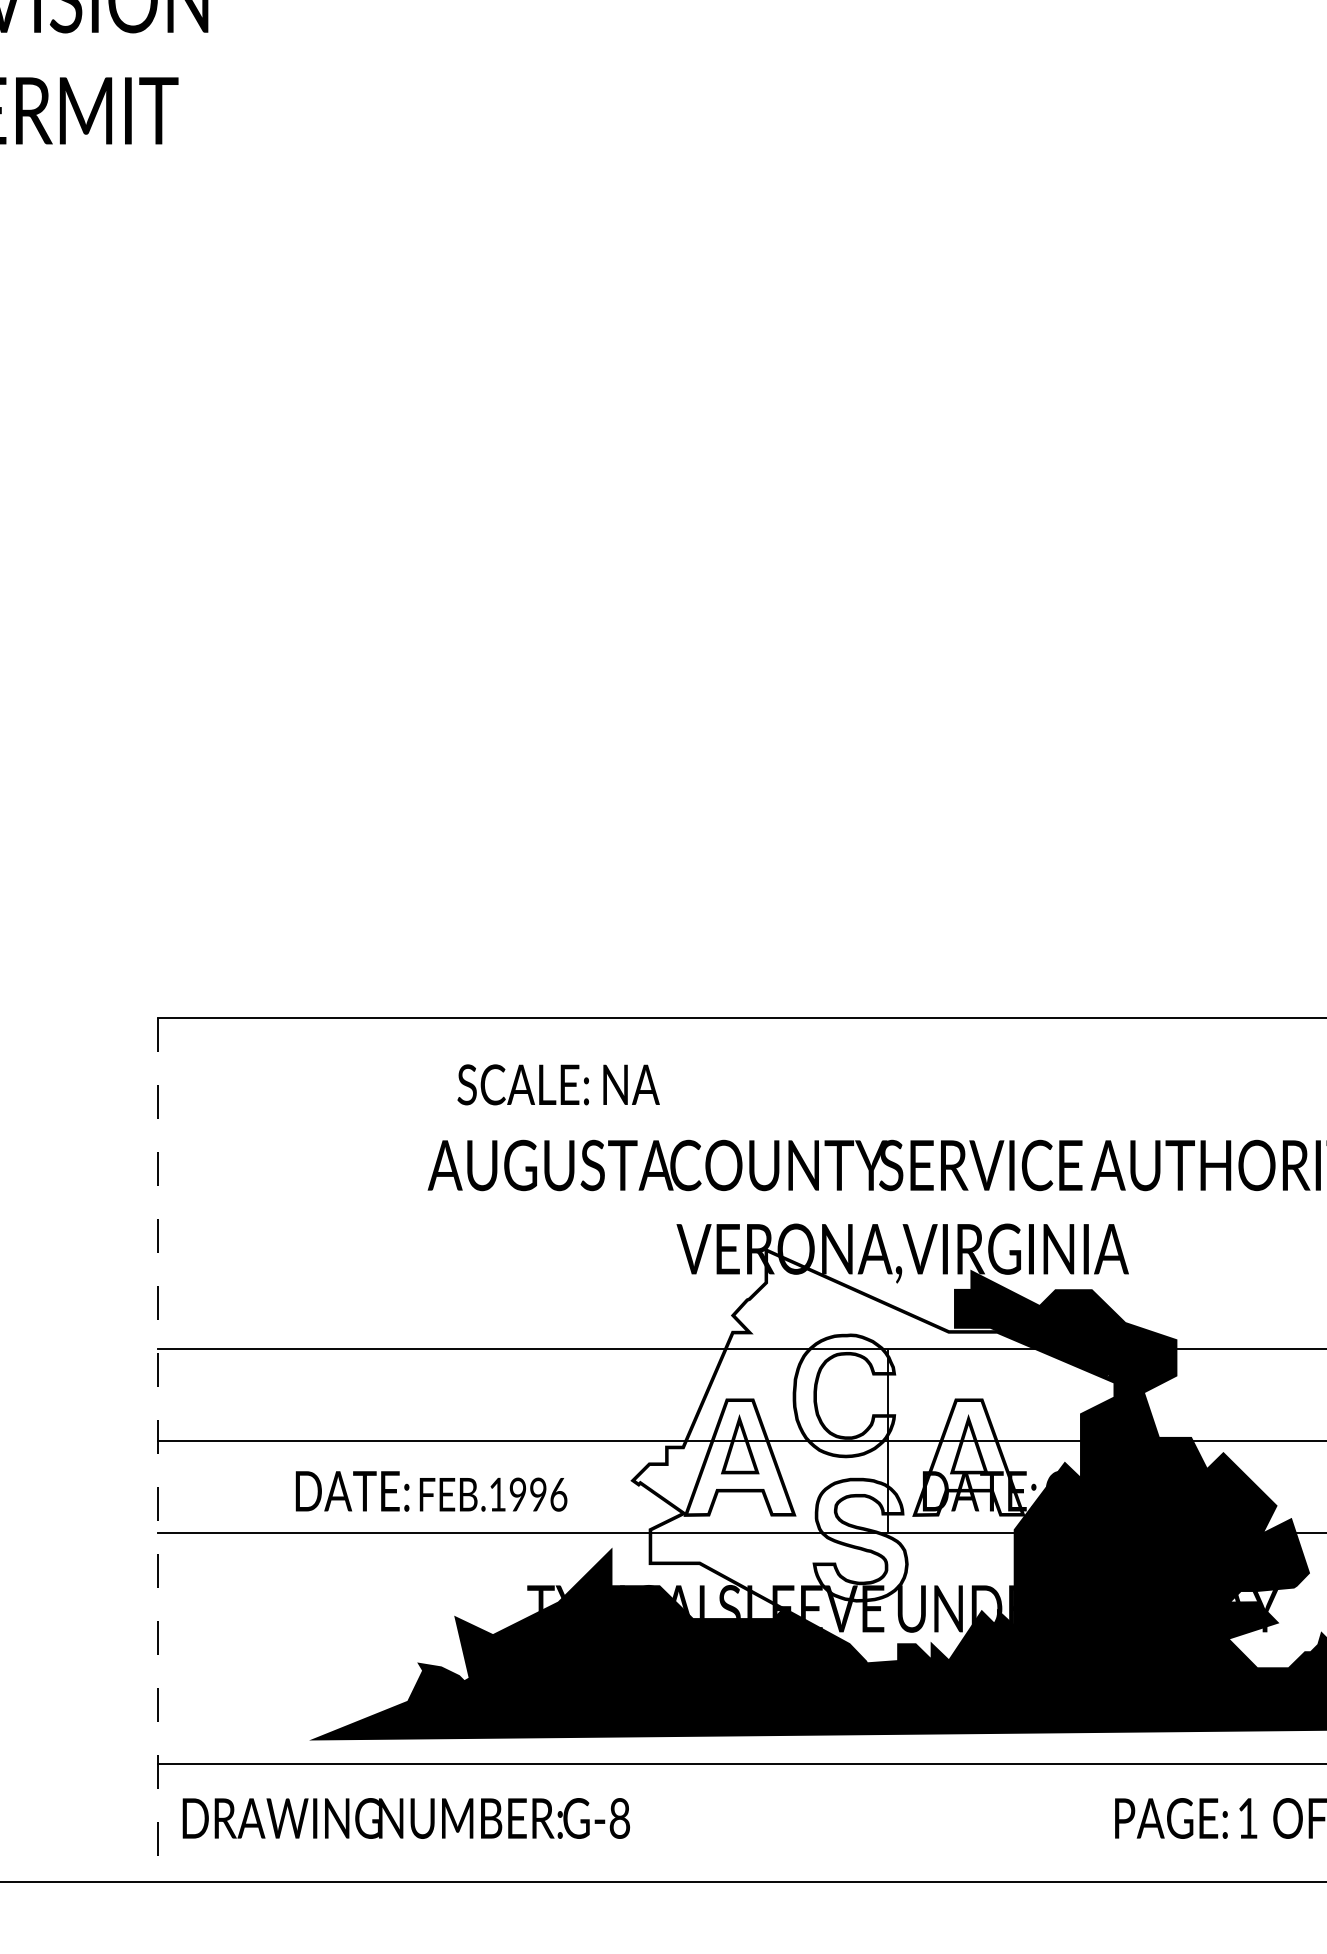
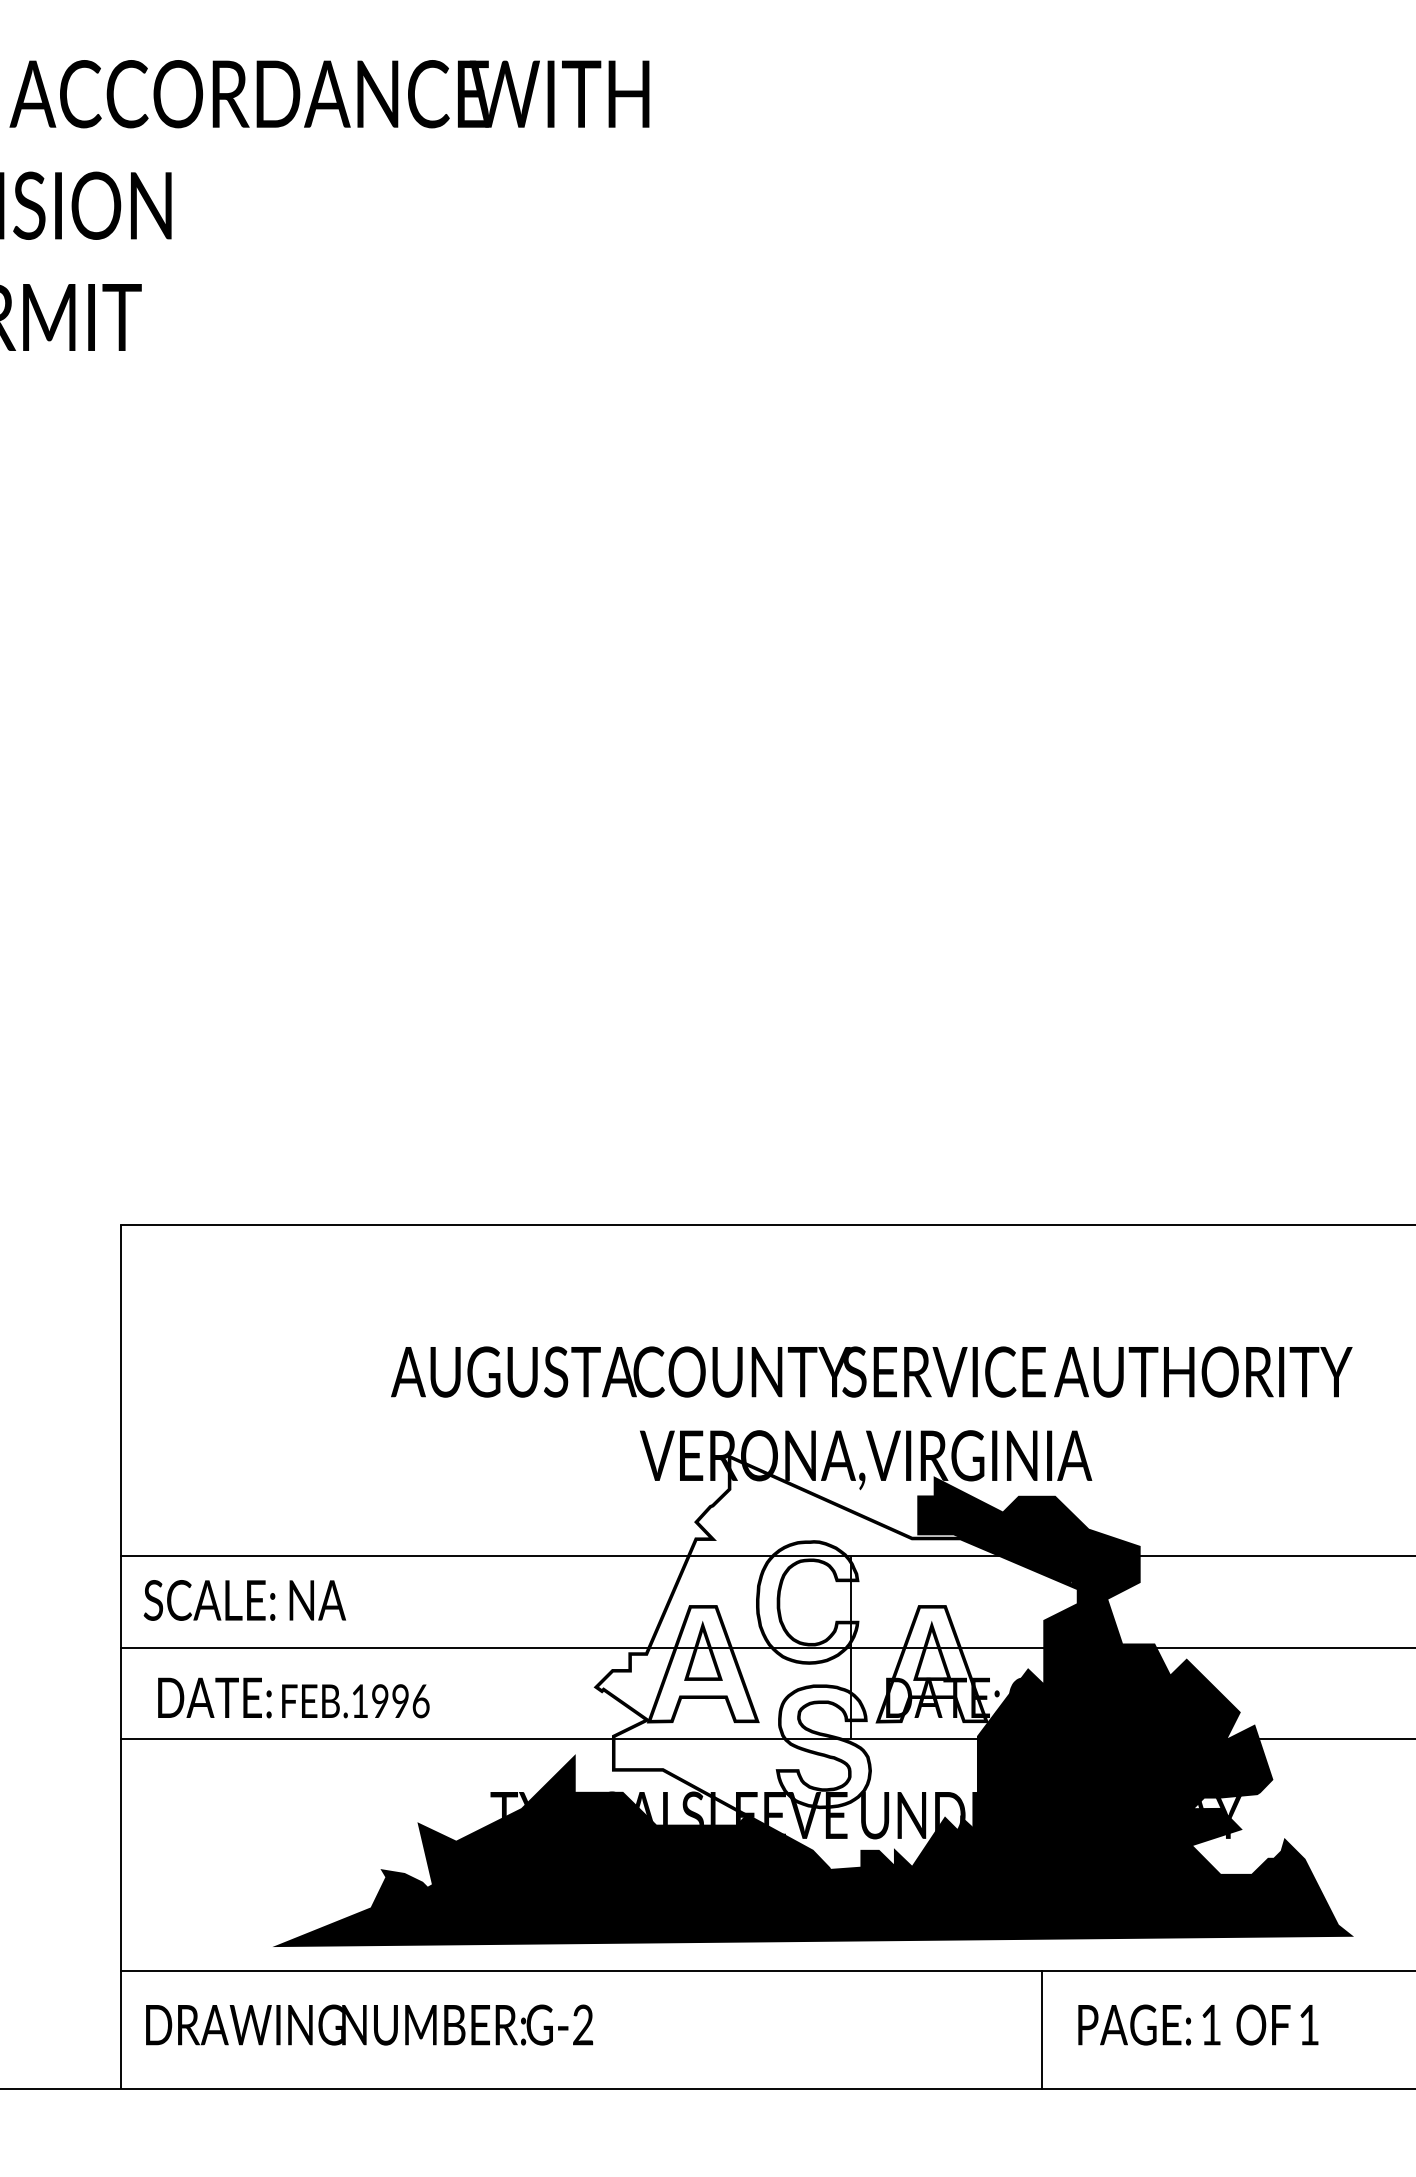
text: (558, 1084) -> (244, 1600), moved
line: (157, 1449) -> (120, 1656), dashed -> solid
text: (431, 1490) -> (293, 1697), moved
text: (620, 1818) -> (583, 2025), G-8 -> G-2
line: (1079, 1822) -> (1042, 2029), added

